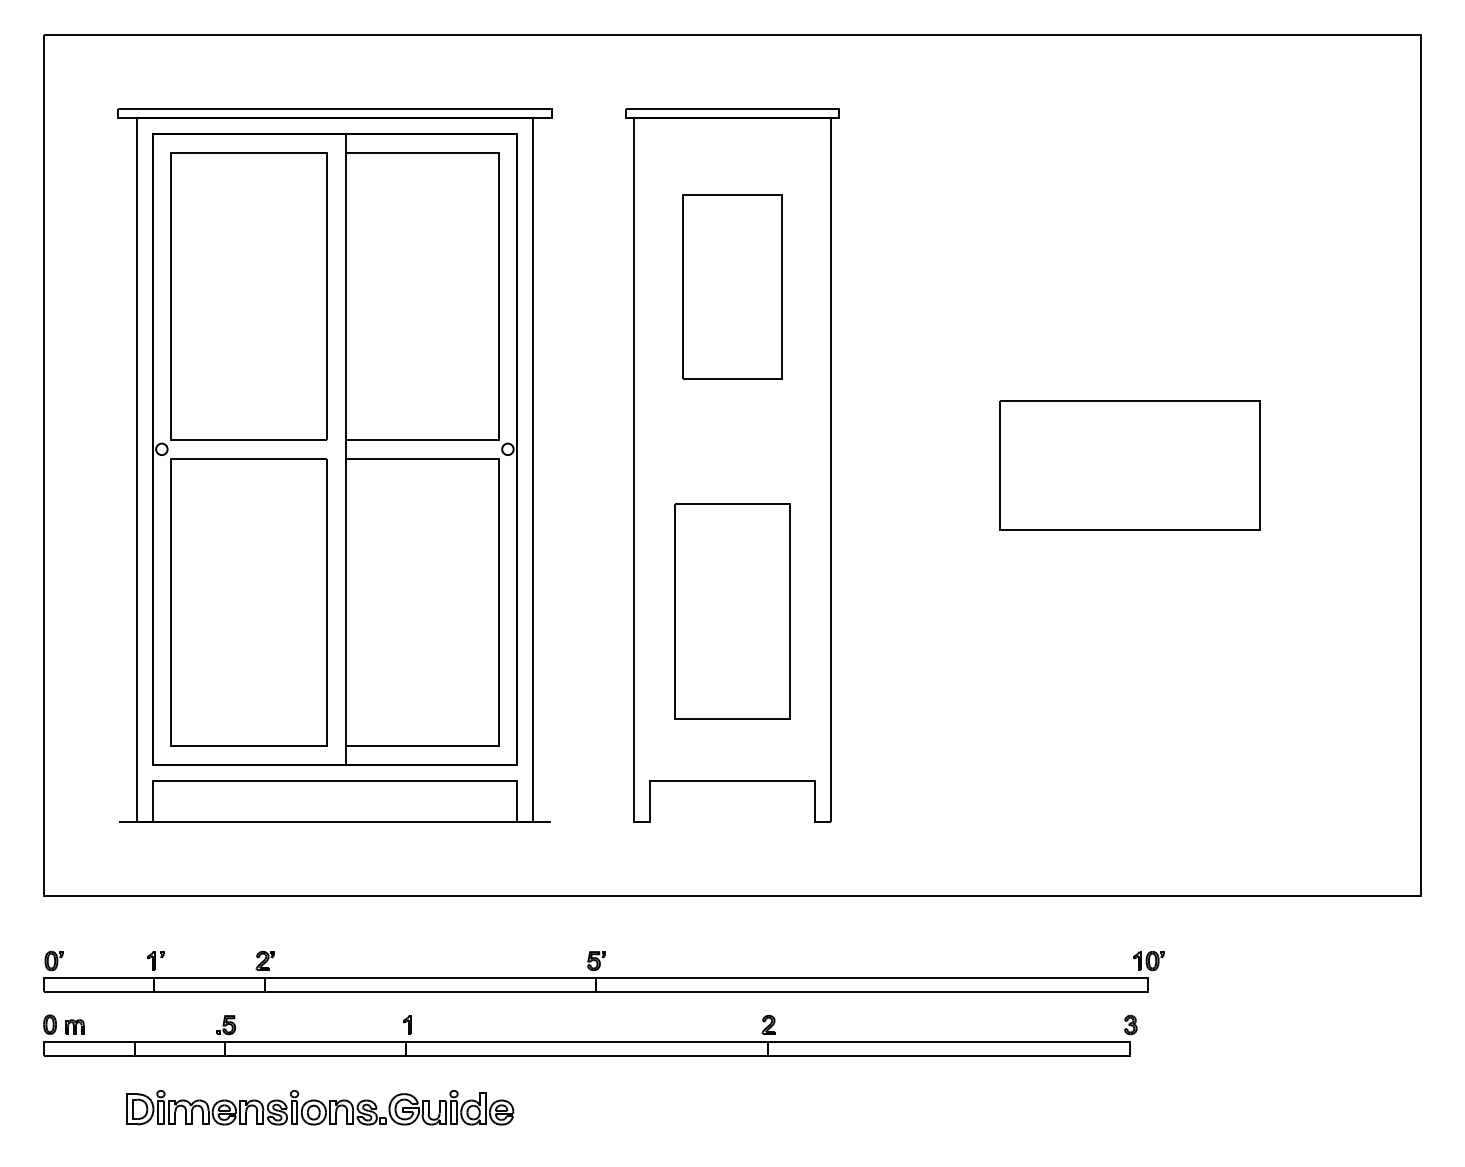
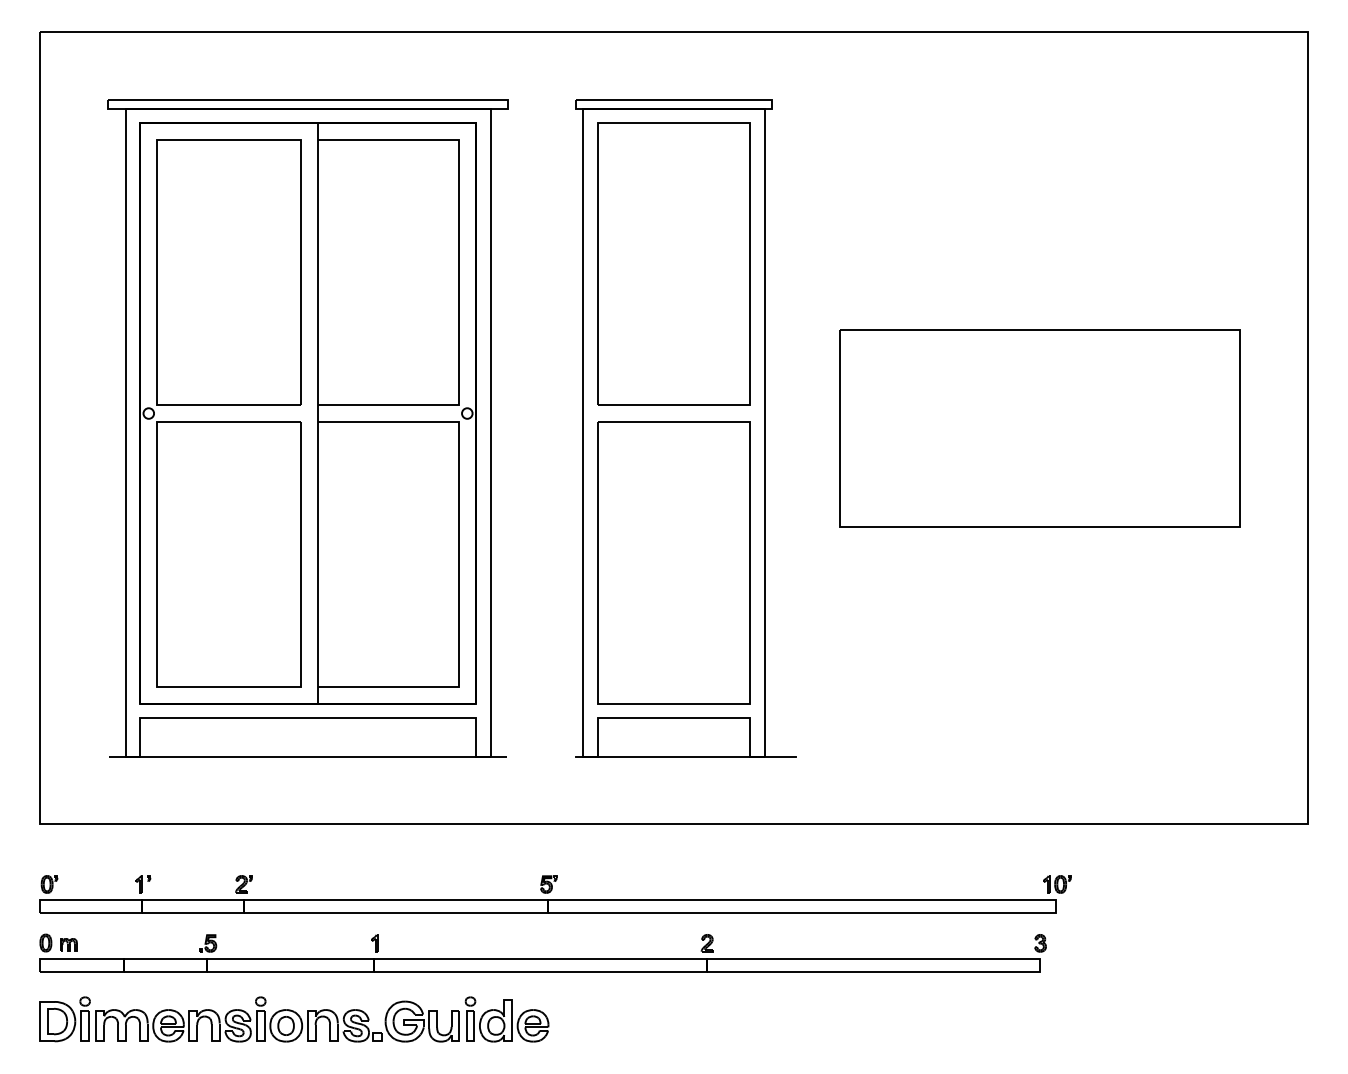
part: (731, 286) -> (673, 263), size x1.67
part: (1129, 465) -> (1039, 428), size x1.67
part: (731, 611) -> (673, 562), size x1.43
line: (744, 821) -> (685, 756), added
part: (320, 1107) -> (294, 1019), size x1.43

